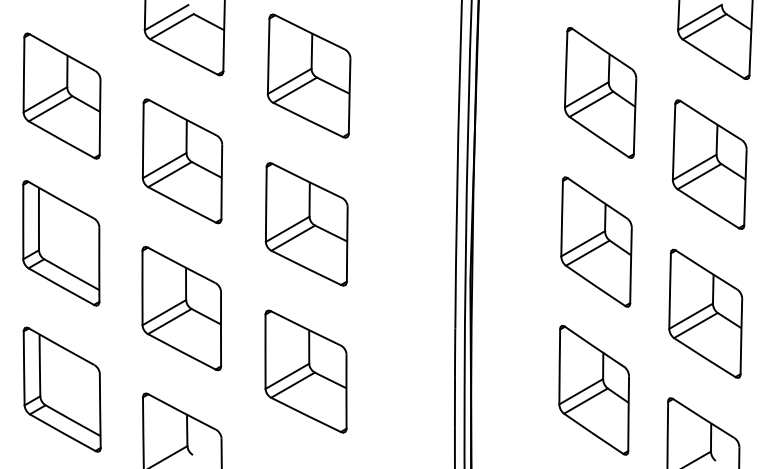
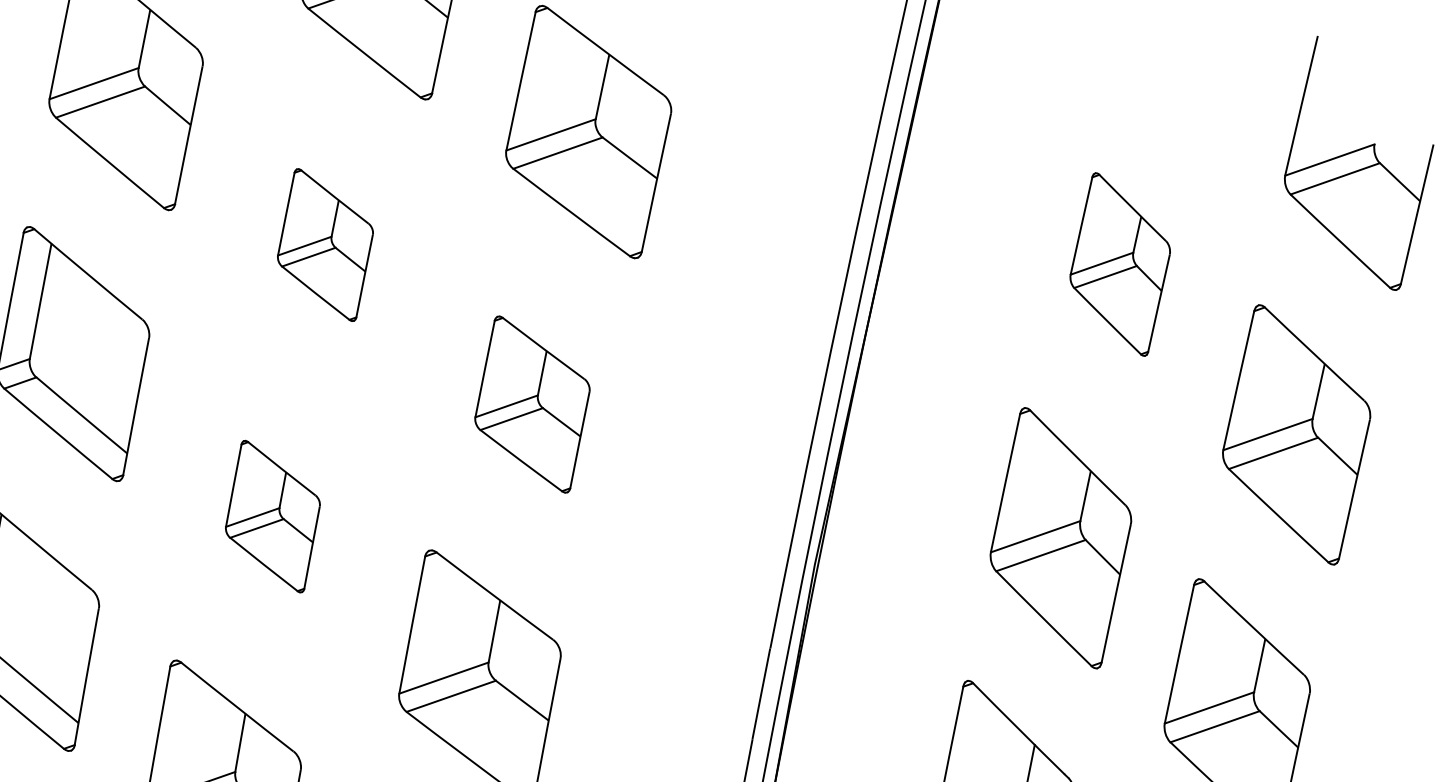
part: (600, 92) -> (1120, 263), size x0.7
part: (182, 161) -> (325, 245), size x0.6
part: (306, 224) -> (532, 404), size x0.7
part: (181, 308) -> (272, 516), size x0.6

